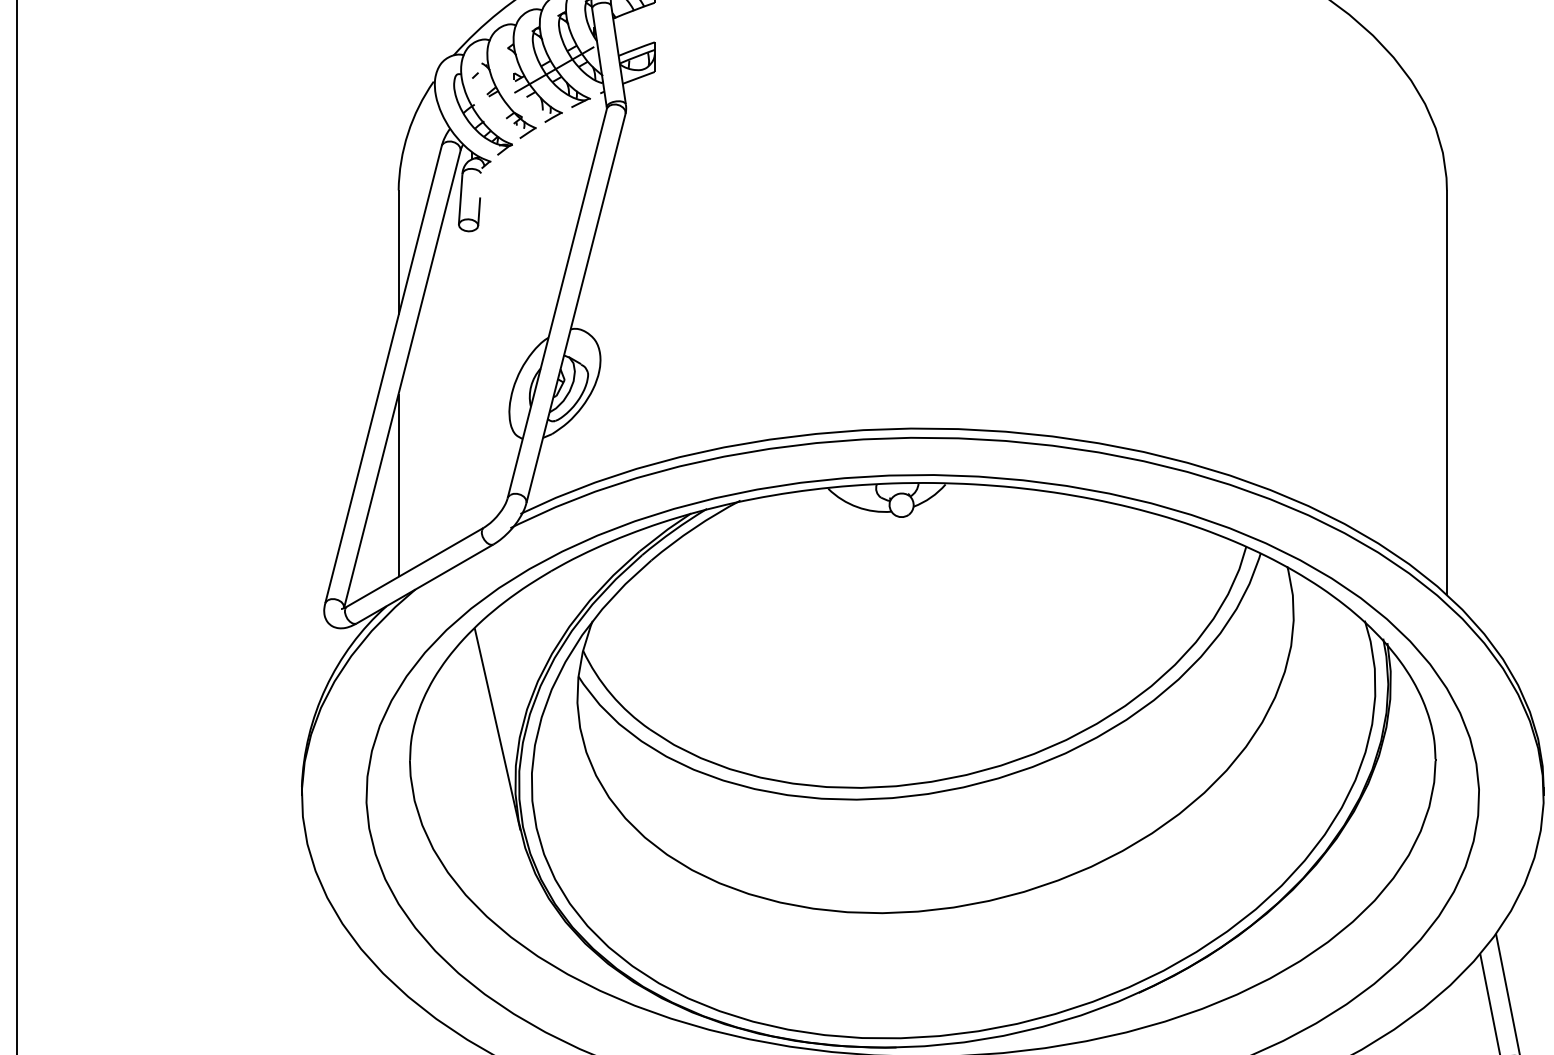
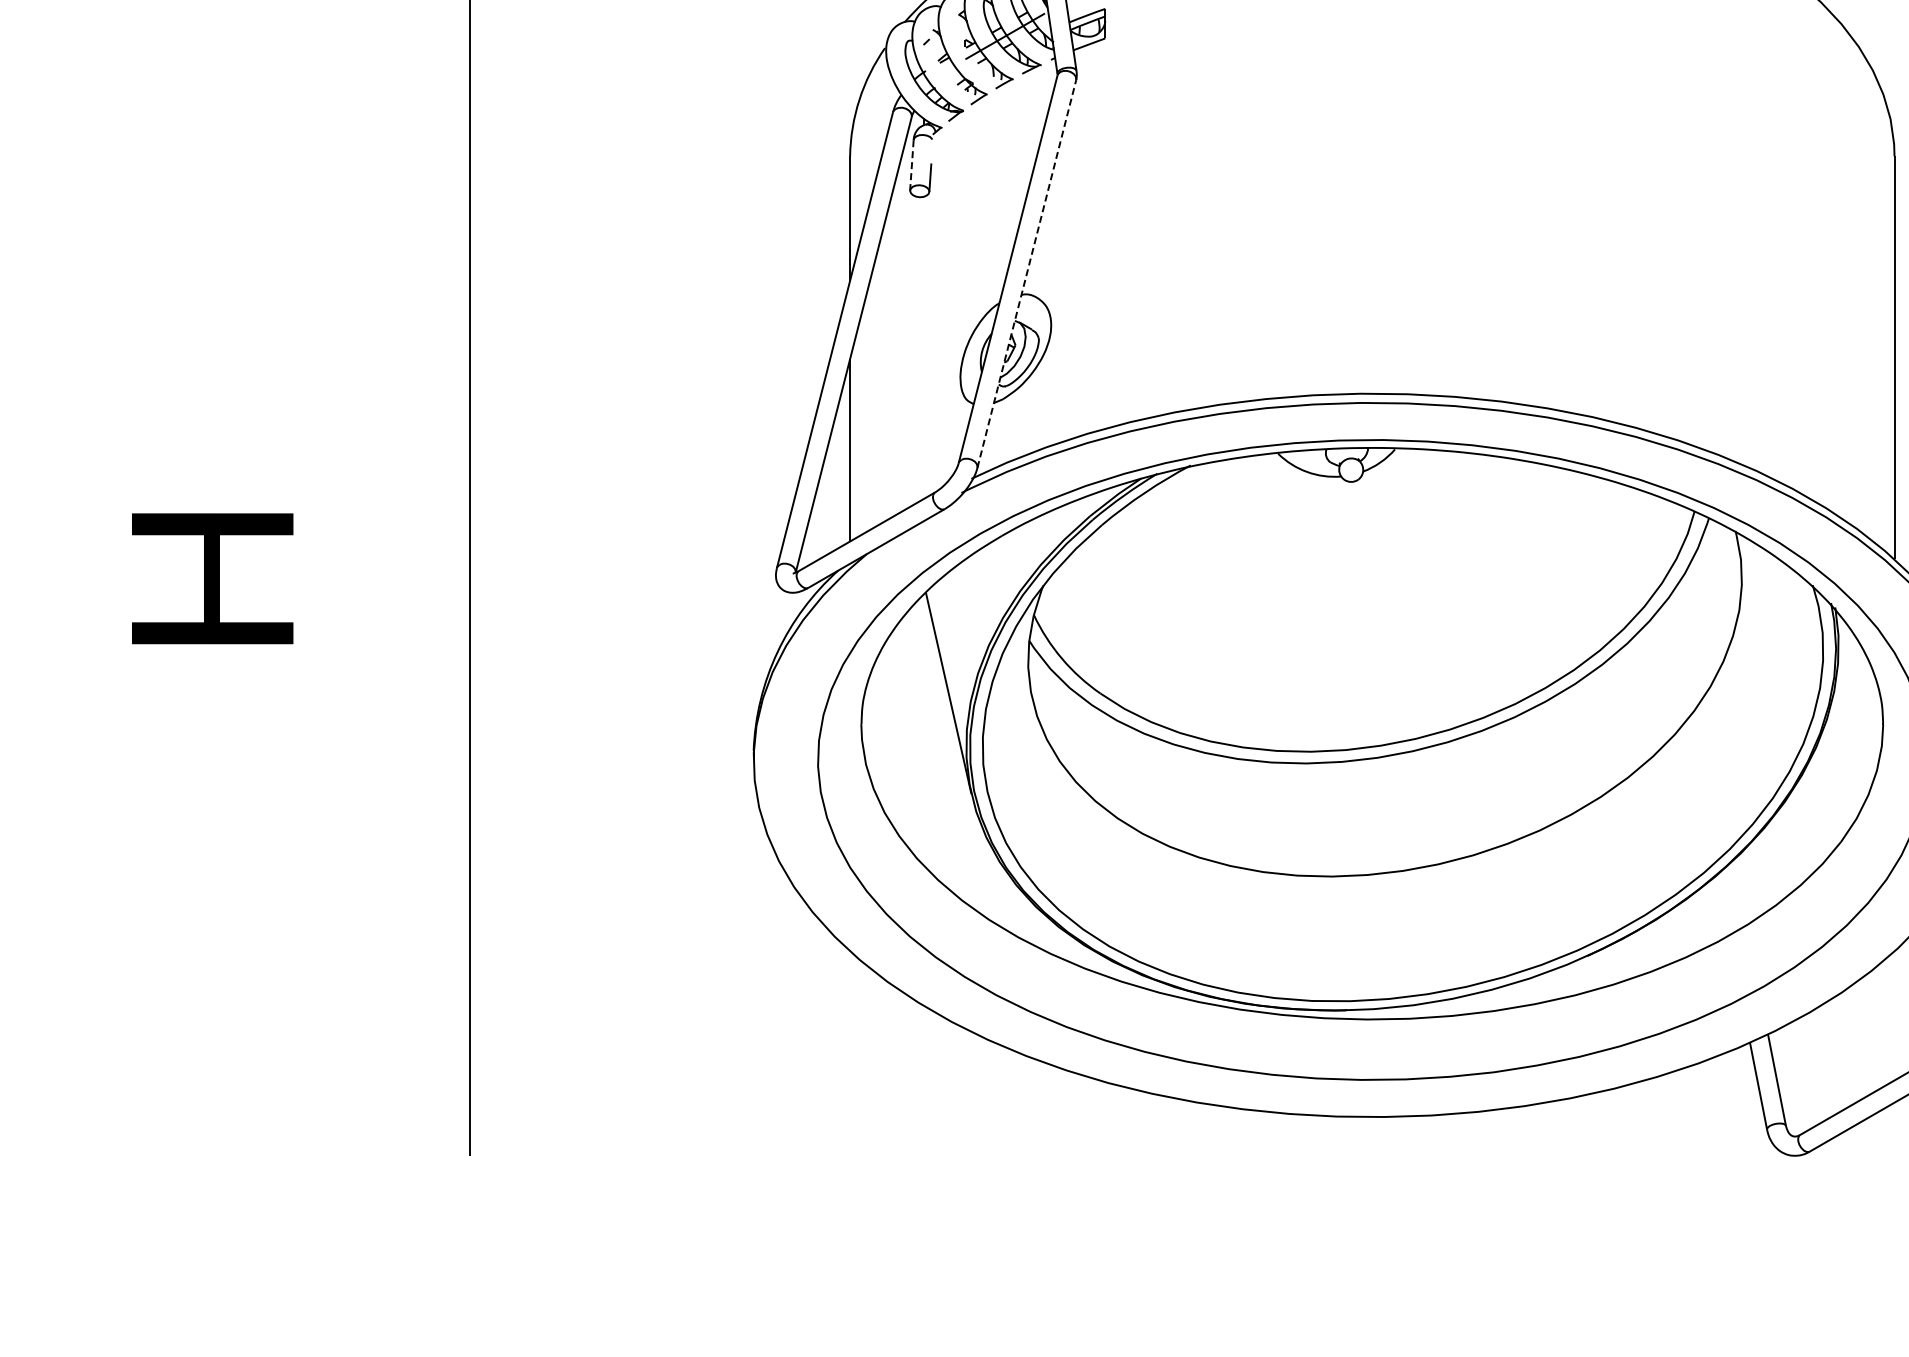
line: (460, 199) -> (911, 165), solid -> dashed
line: (575, 307) -> (1026, 273), solid -> dashed

